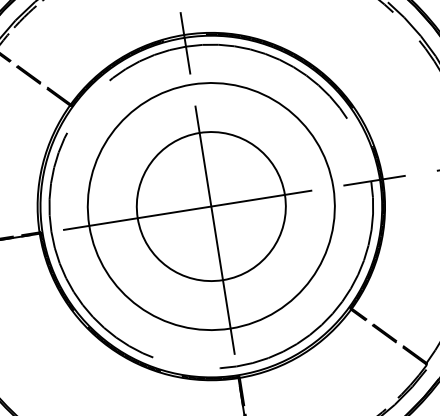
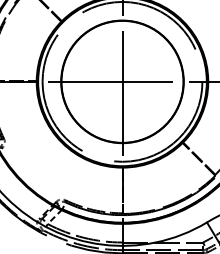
circle: (211, 205) -> (122, 81), size x1.67

